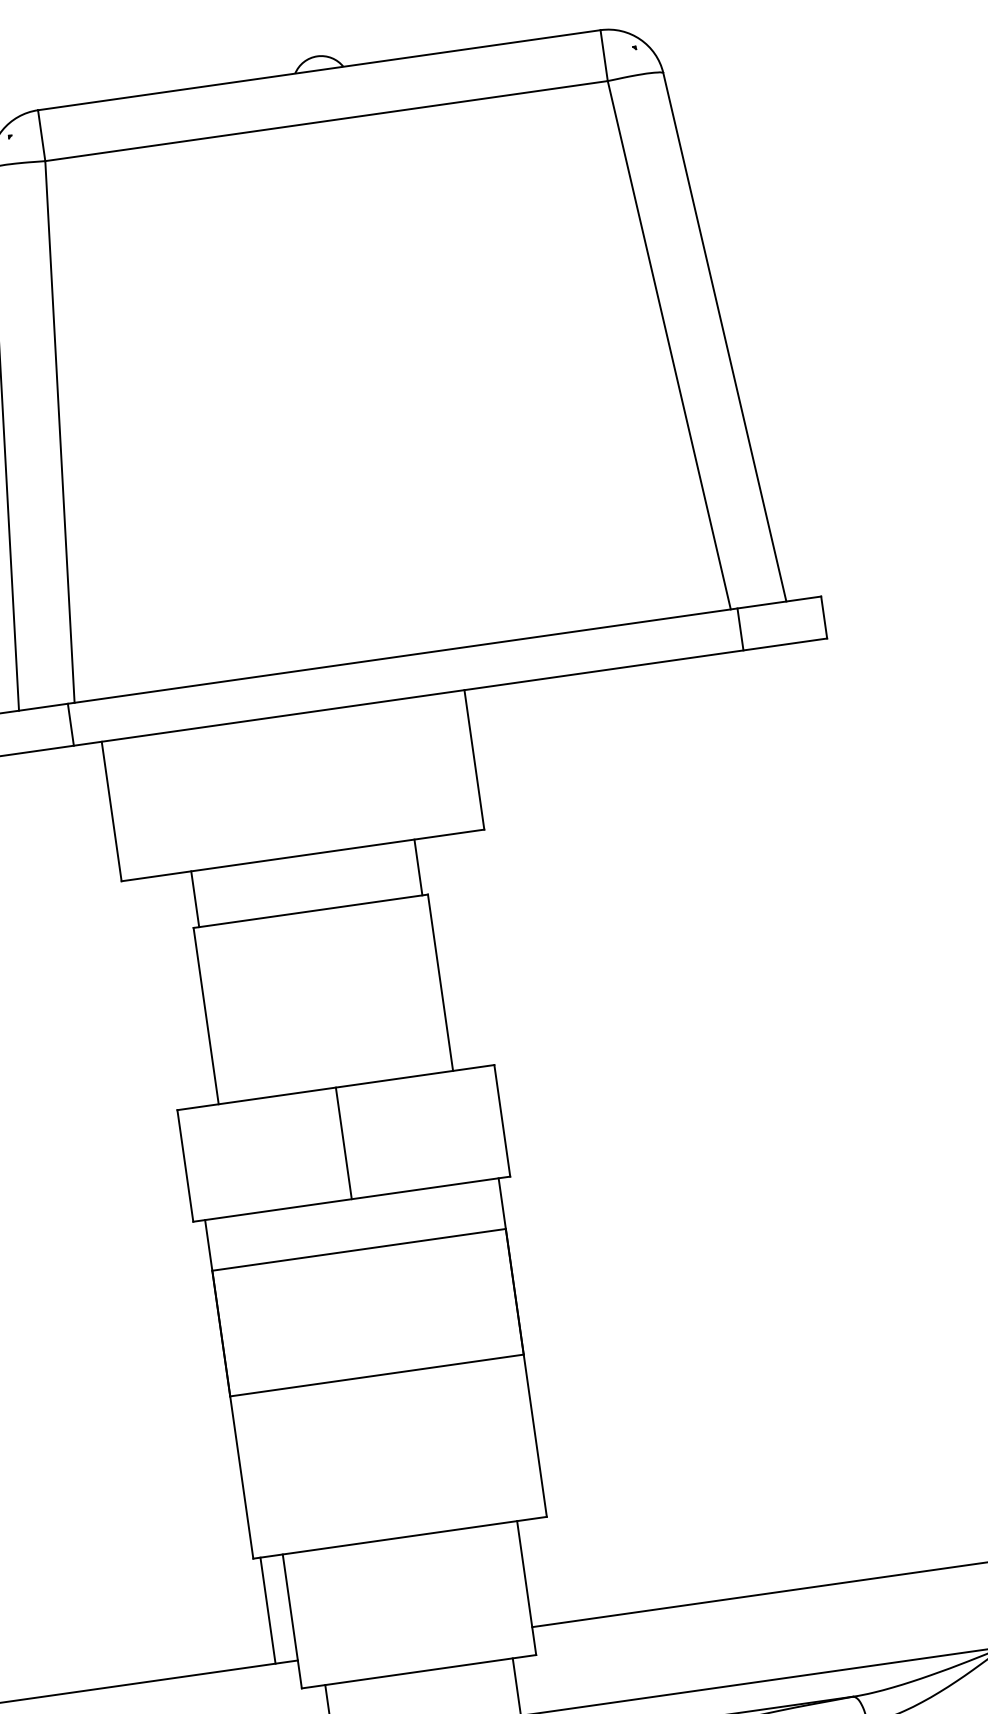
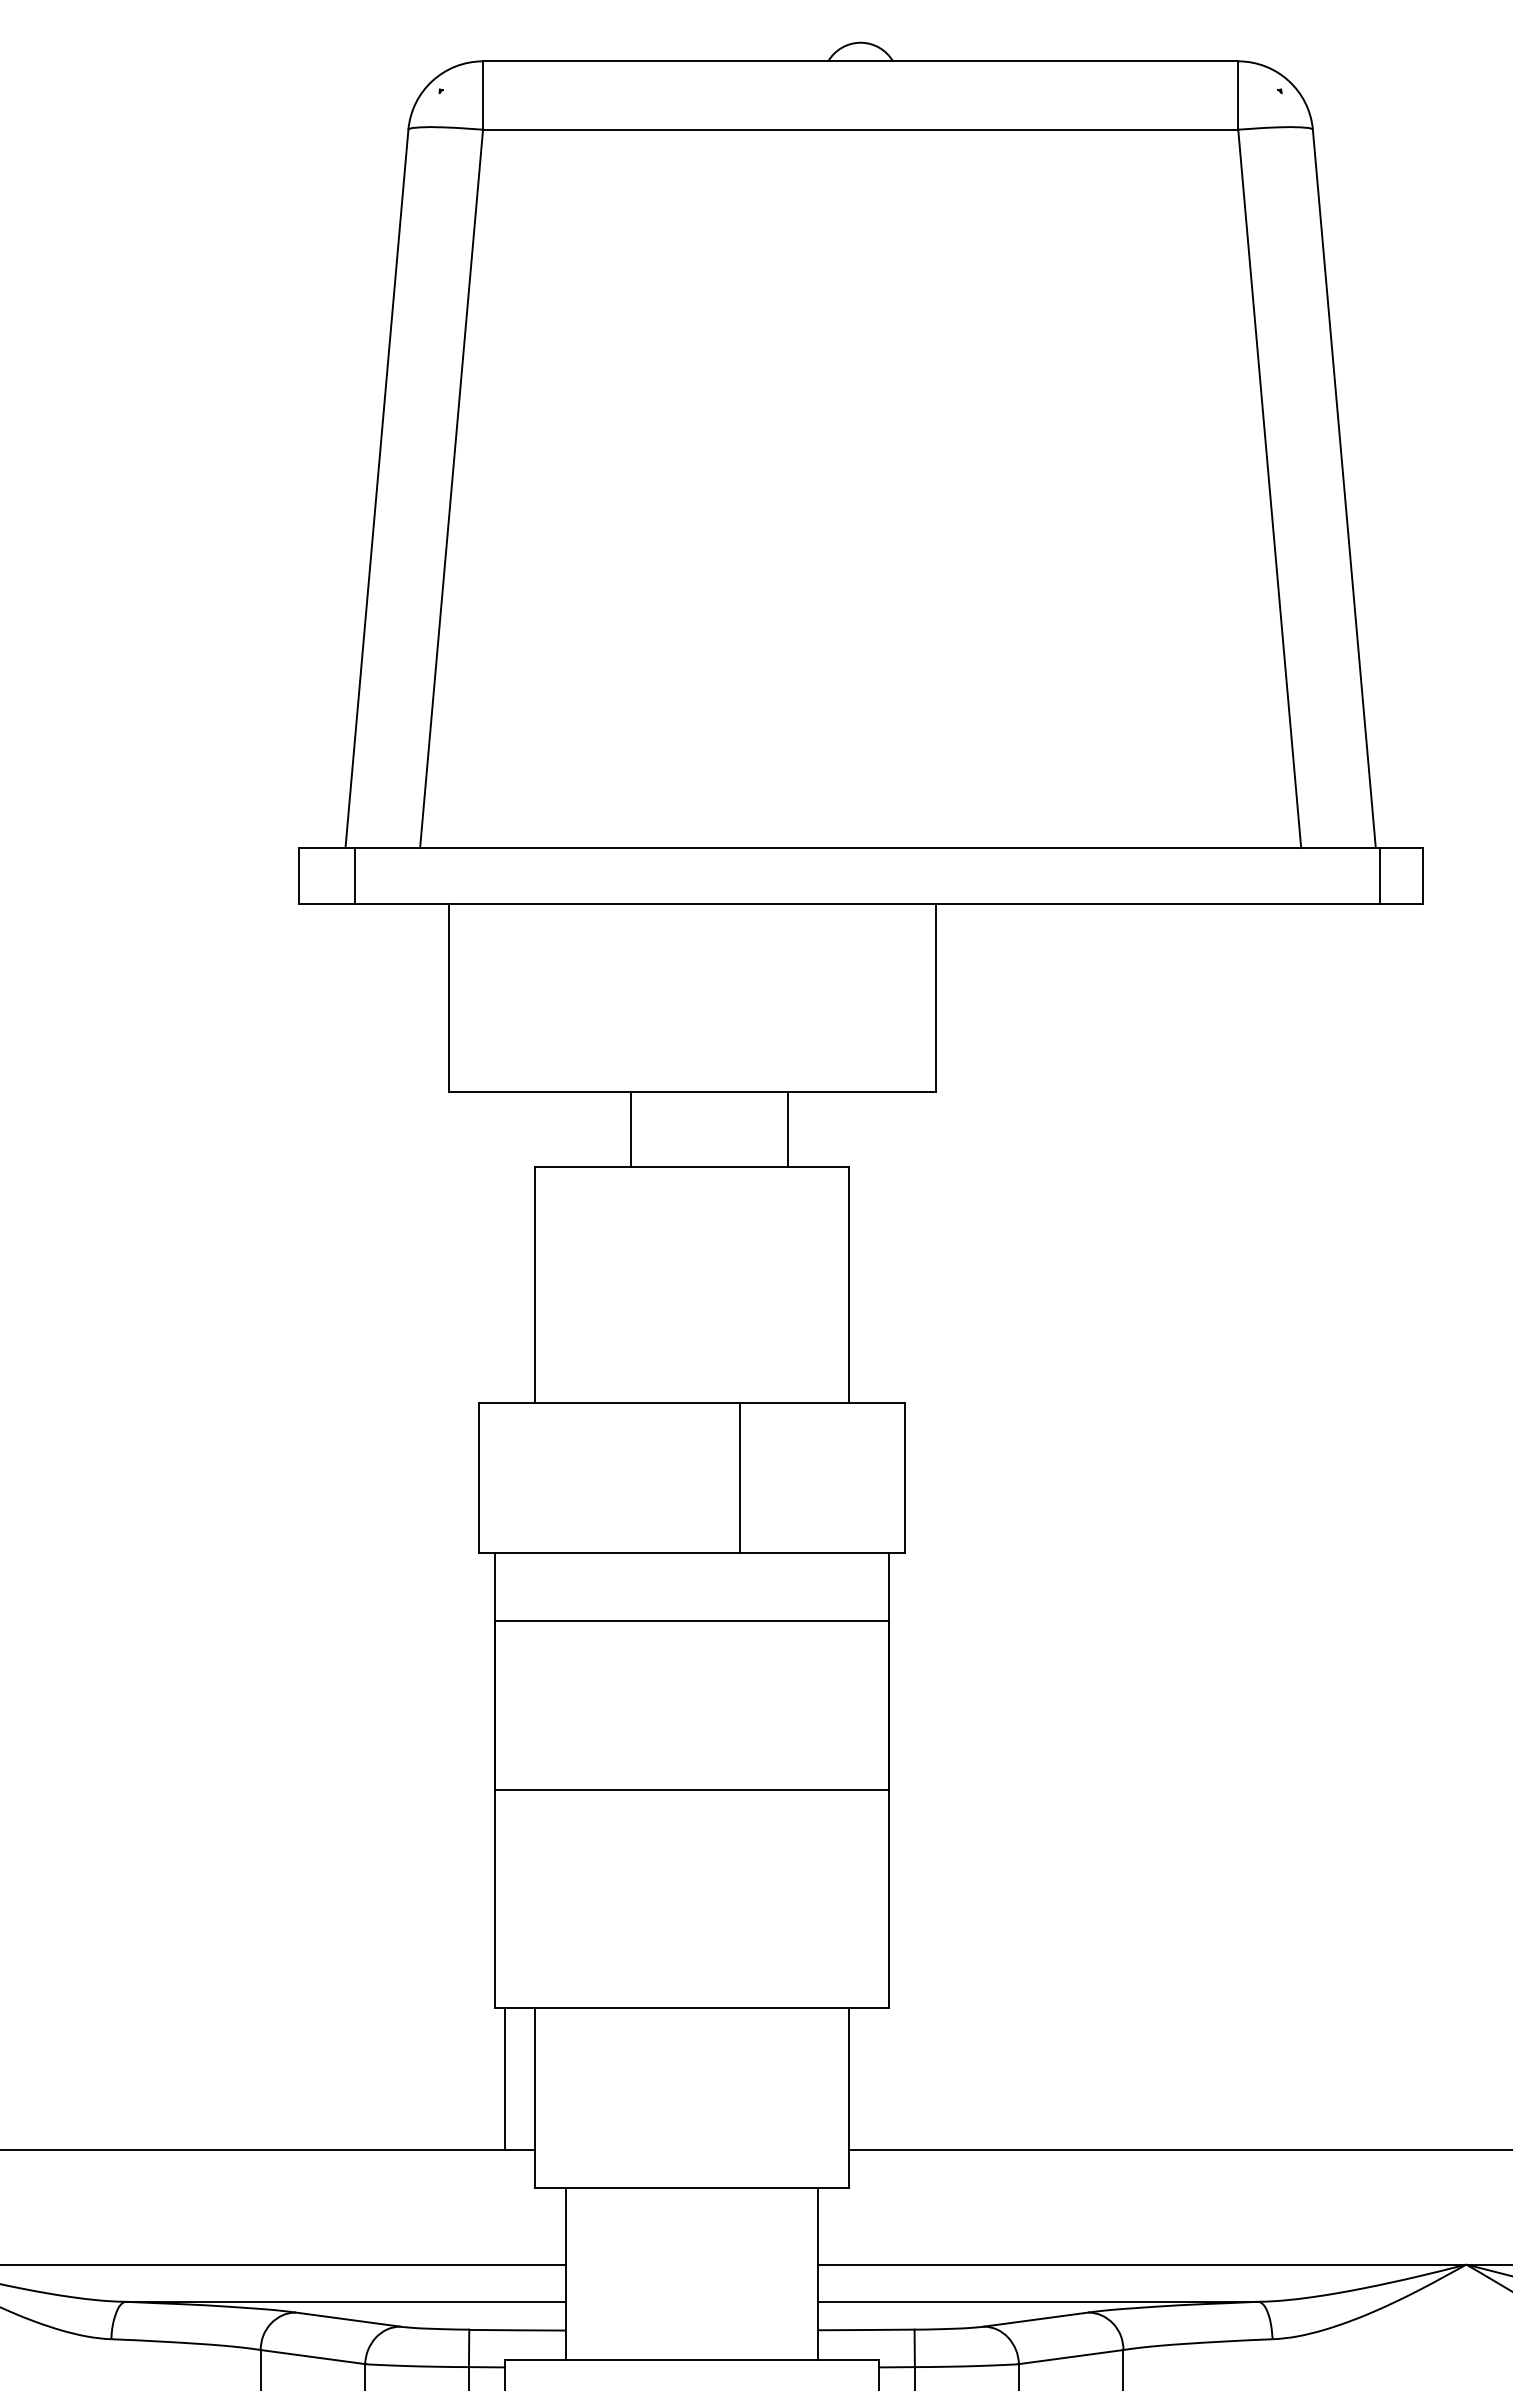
line: (740, 629) -> (1380, 876), moved
line: (71, 724) -> (355, 876), moved
line: (418, 867) -> (787, 1128), moved
line: (195, 898) -> (631, 1128), moved
line: (343, 1143) -> (739, 1478), moved

